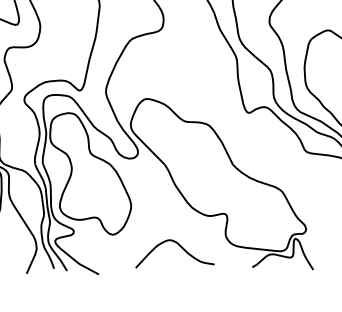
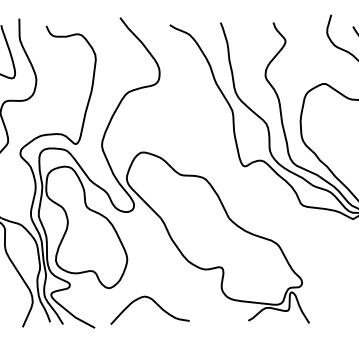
curve: (180, 247) -> (155, 303), moved

